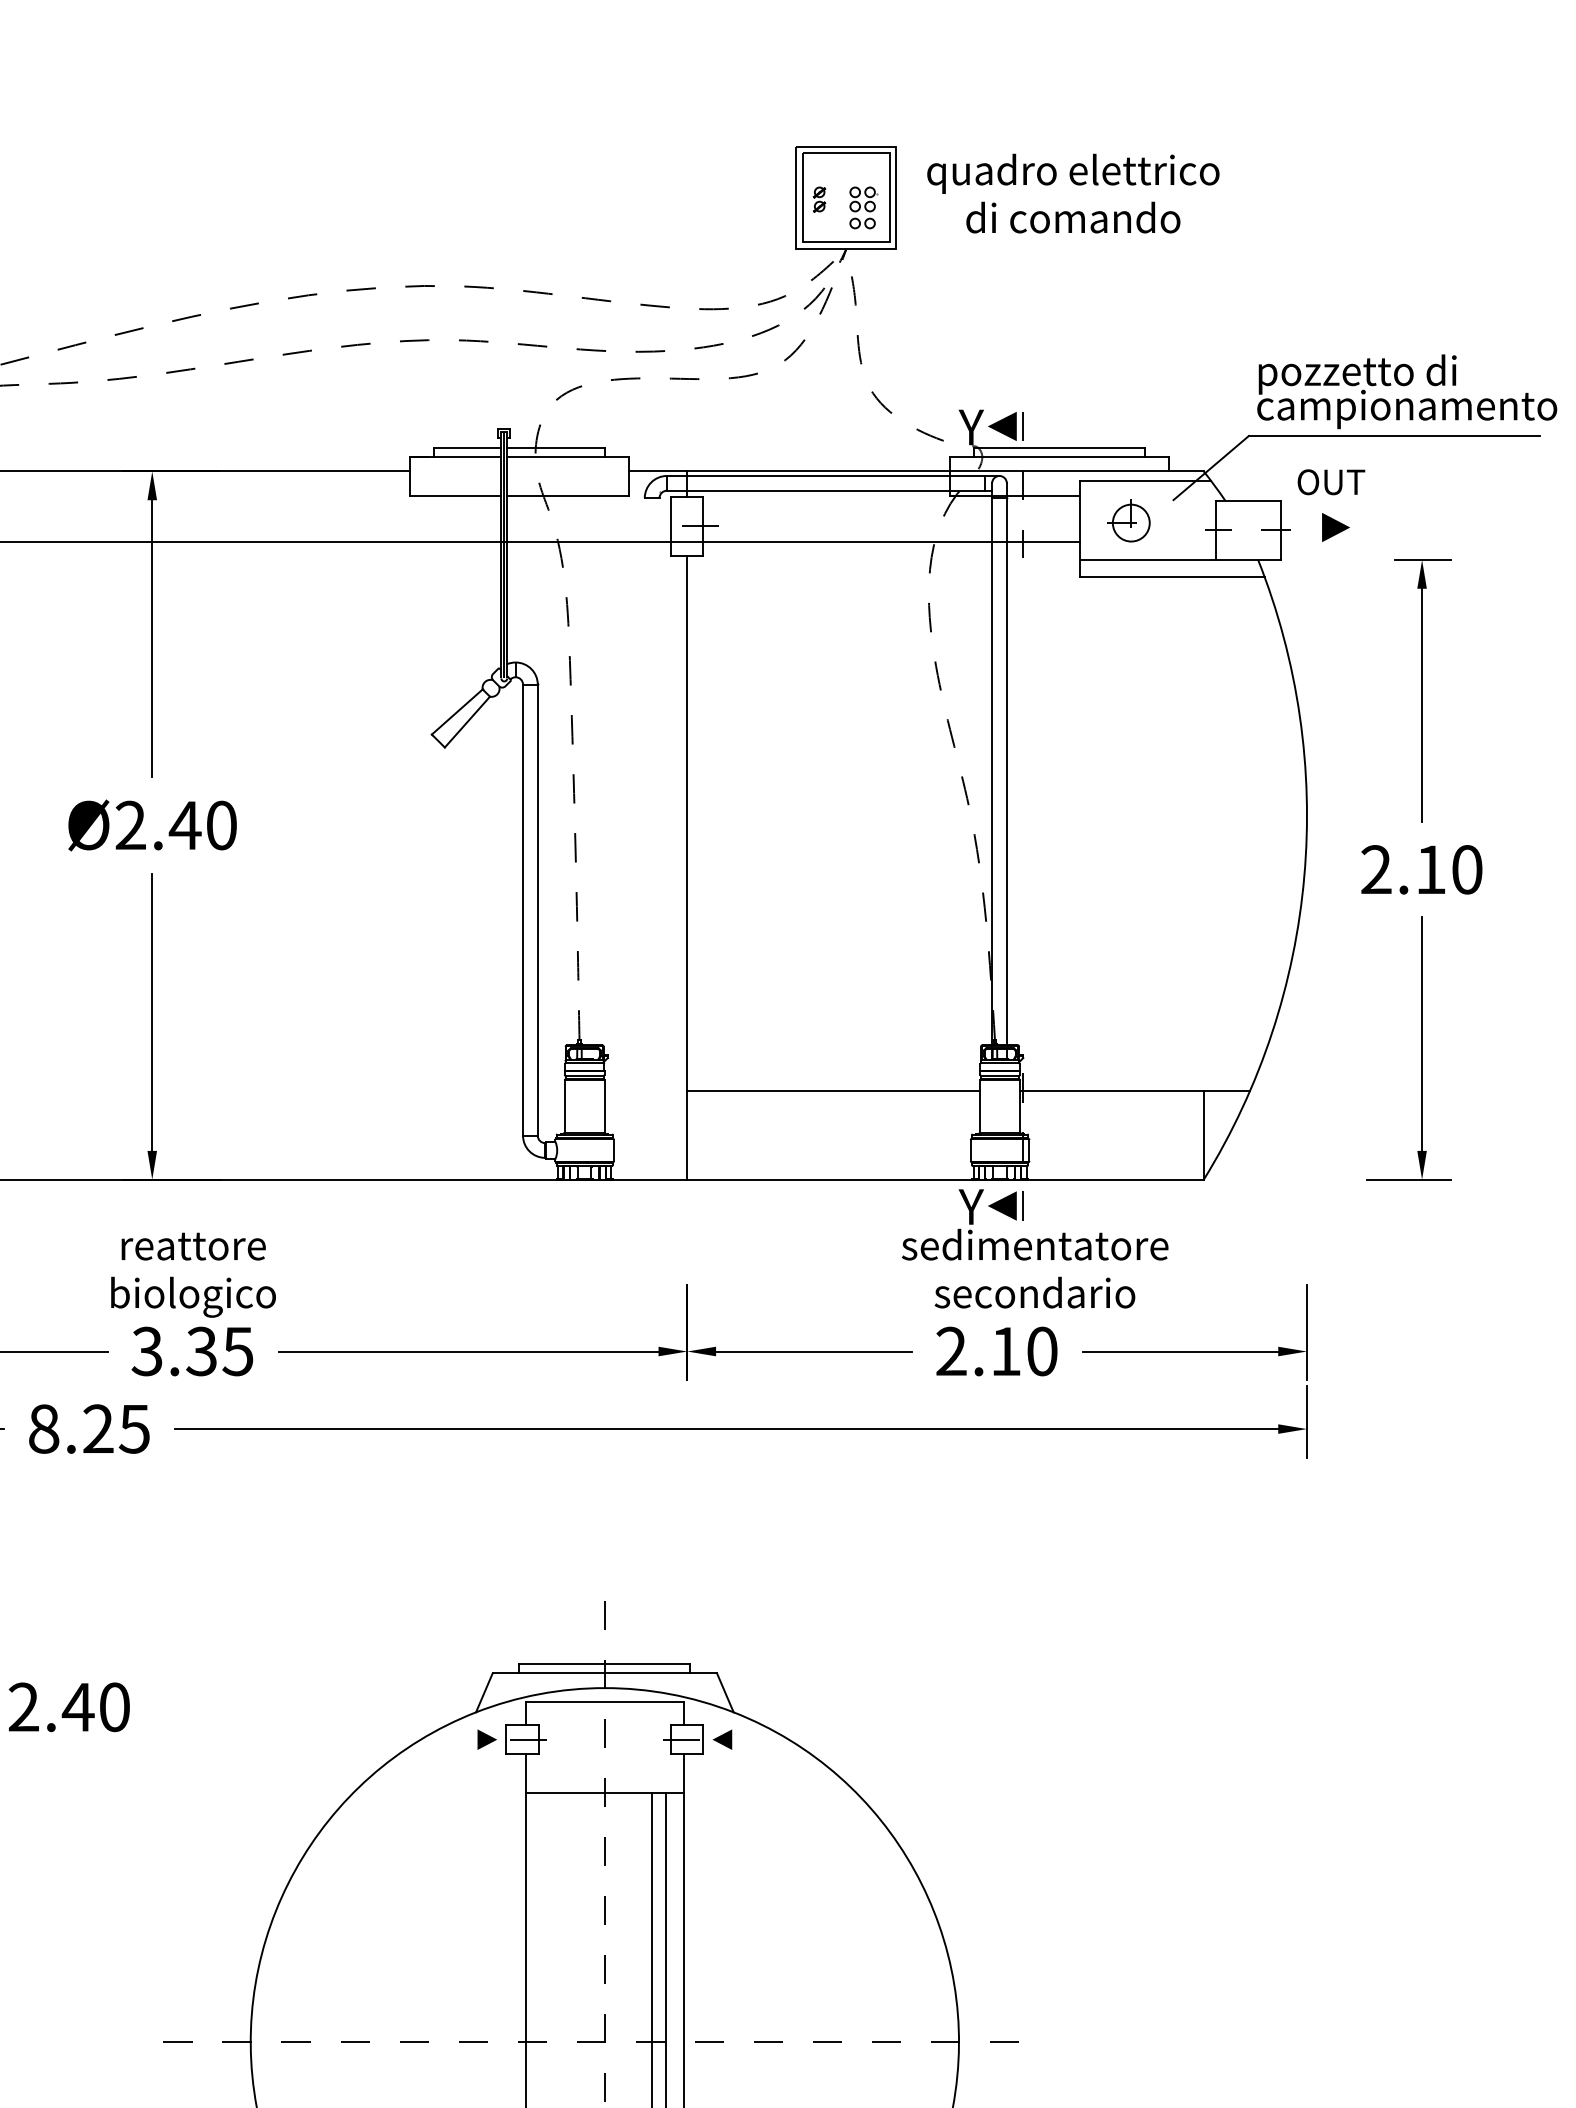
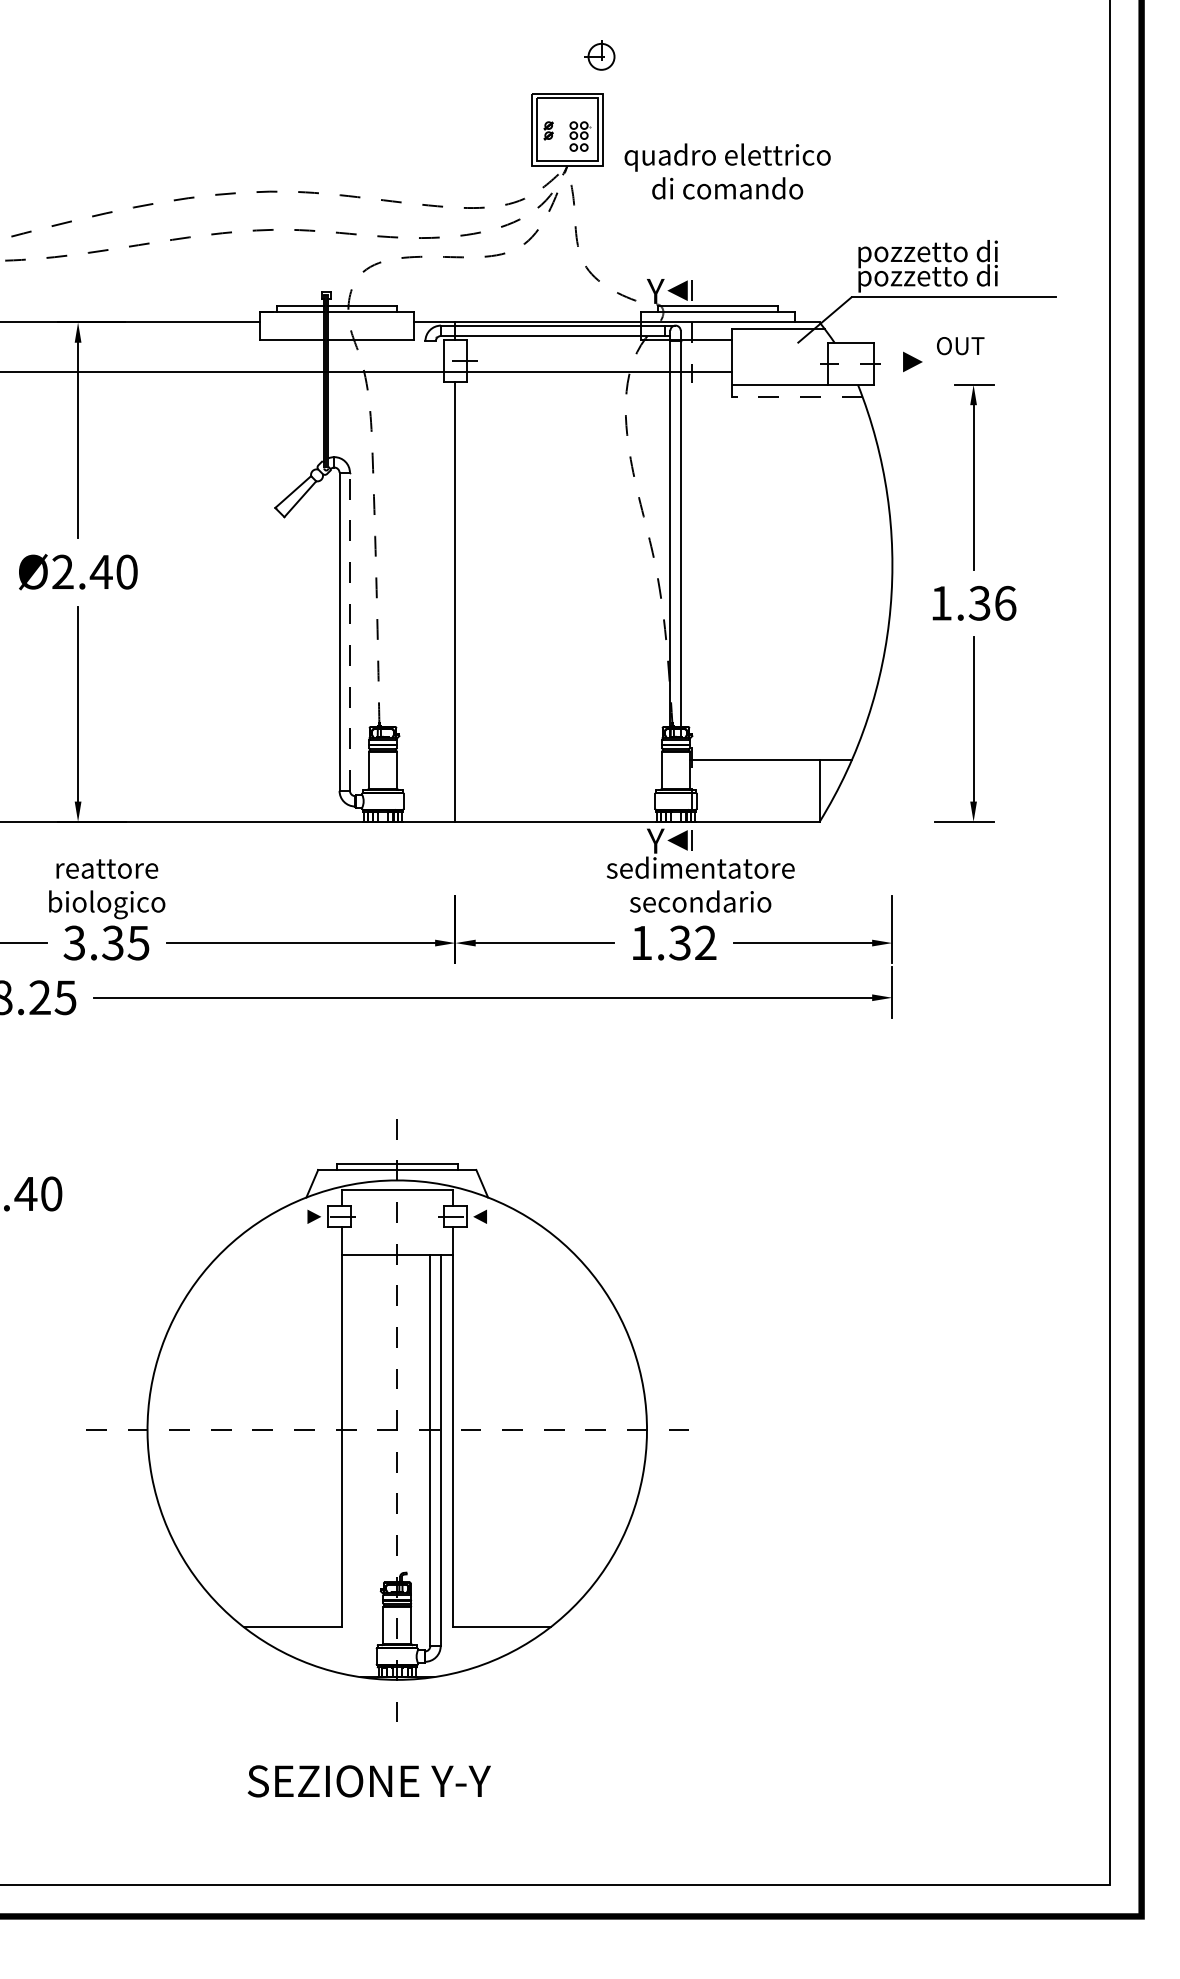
text: (1073, 193) -> (727, 171), moved
text: (1406, 409) -> (962, 278), campionamento -> pozzetto di
text: (1331, 482) -> (960, 346), moved
part: (1128, 521) -> (599, 55), moved
line: (1170, 576) -> (796, 396), solid -> dashed
text: (1421, 868) -> (973, 602), 2.10 -> 1.36
line: (537, 909) -> (349, 631), solid -> dashed
line: (833, 1091) -> (558, 759), removed
text: (996, 1350) -> (673, 942), 2.10 -> 1.32

